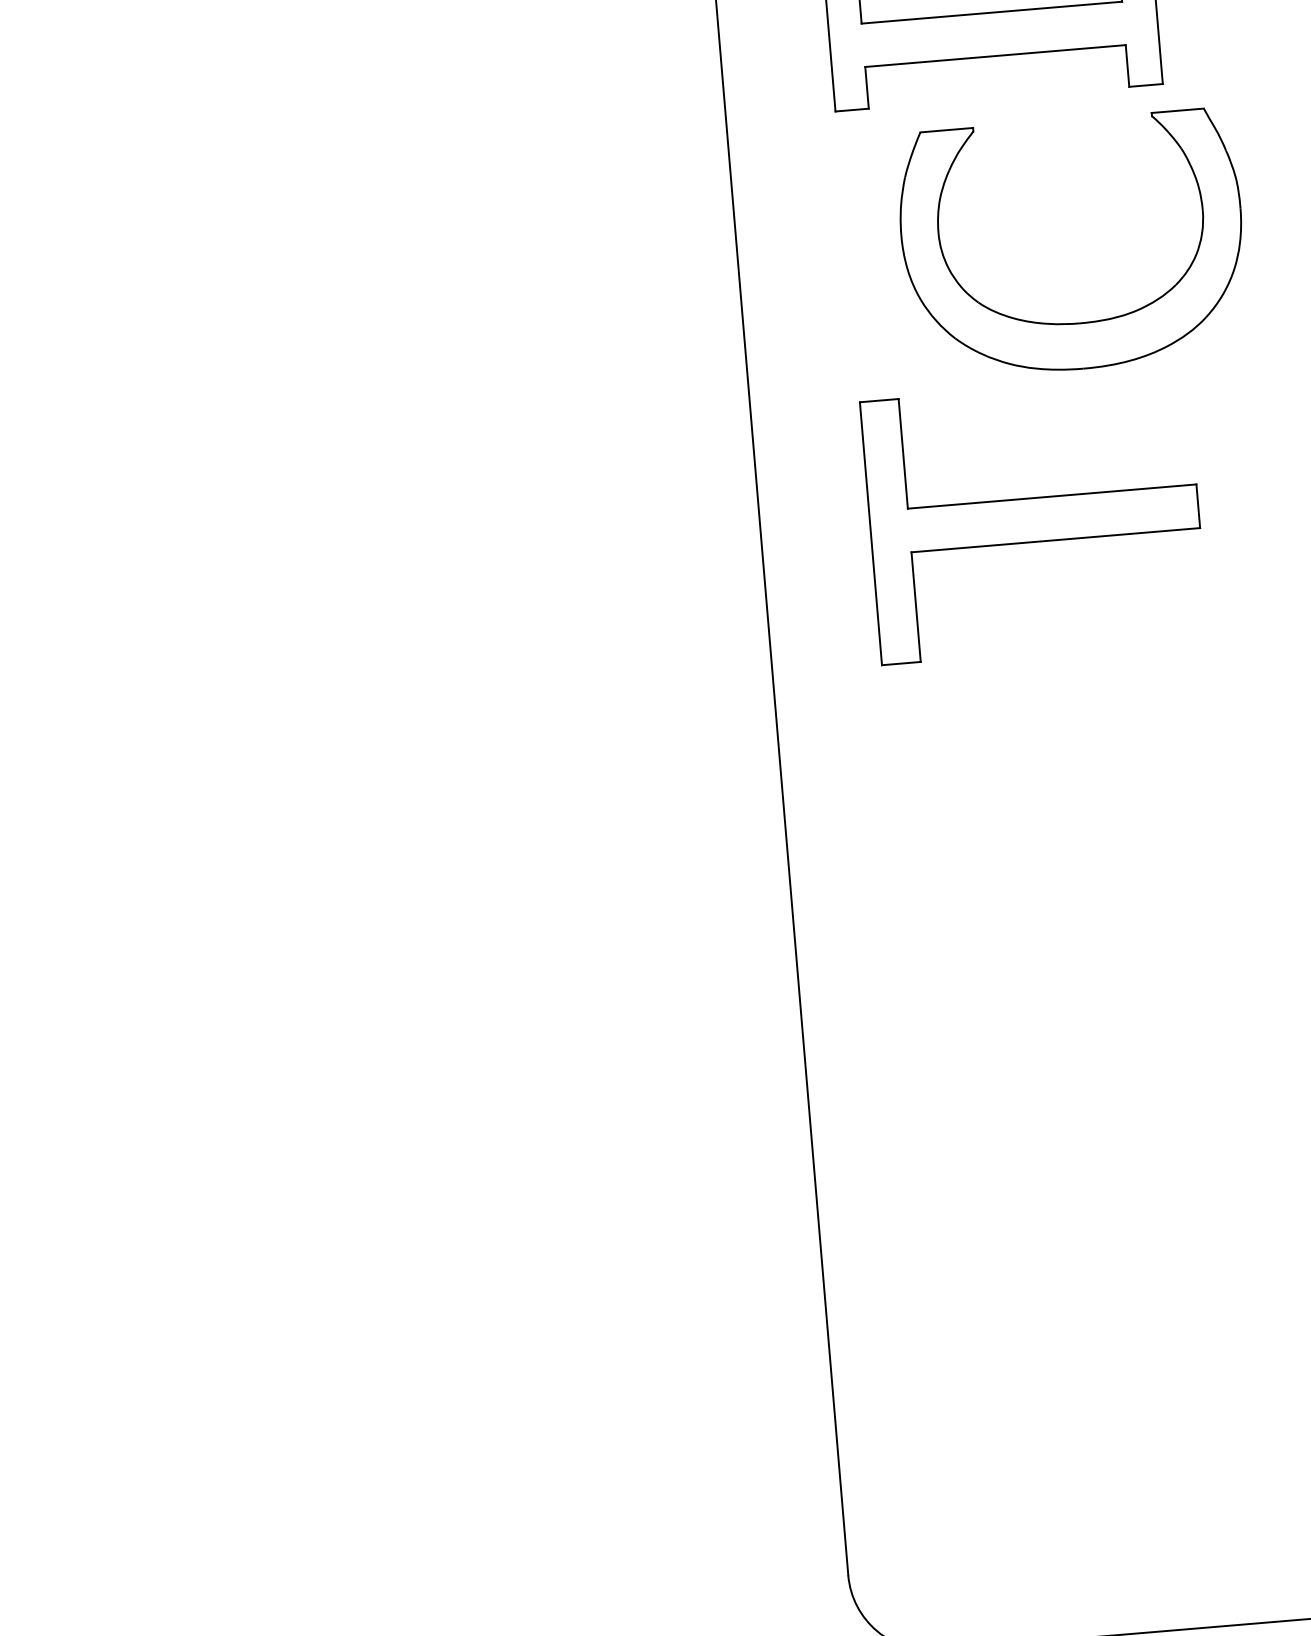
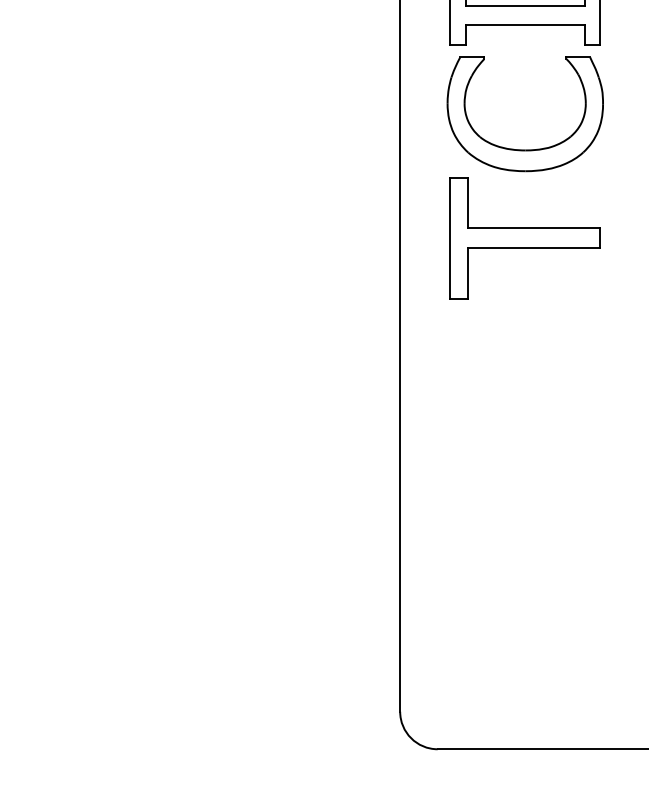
part: (1077, 321) -> (524, 149), moved

